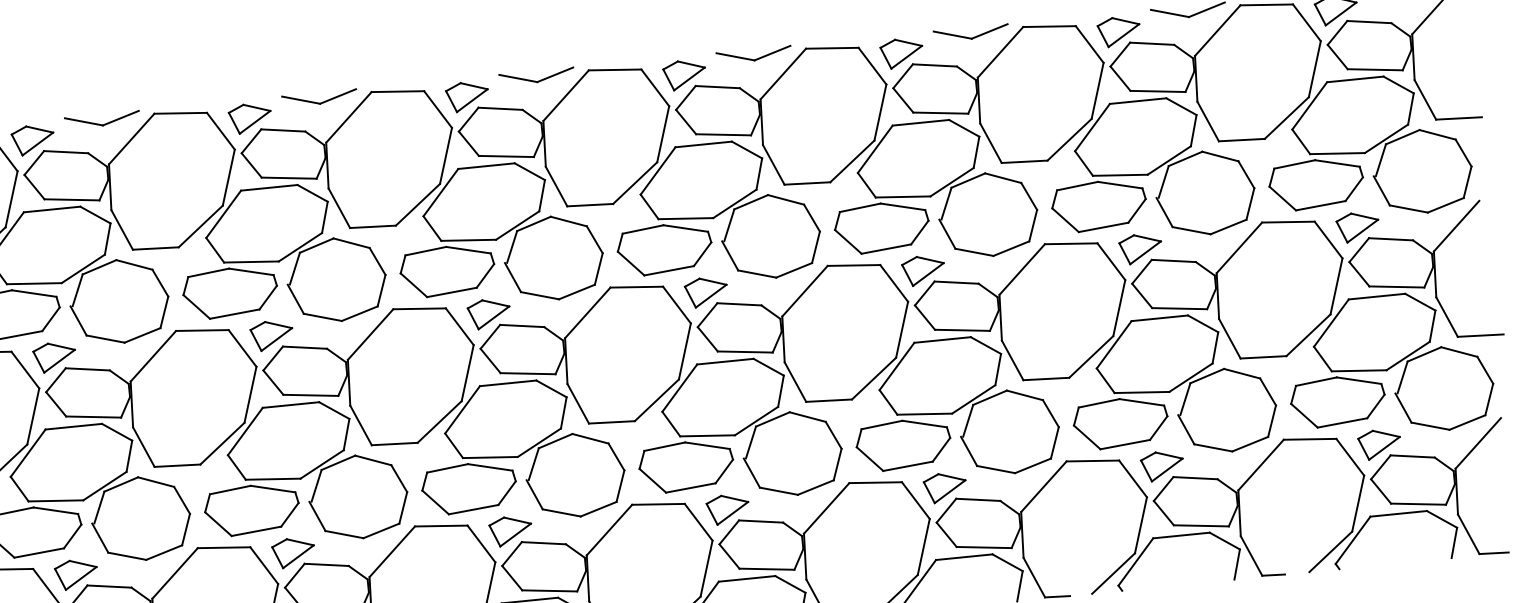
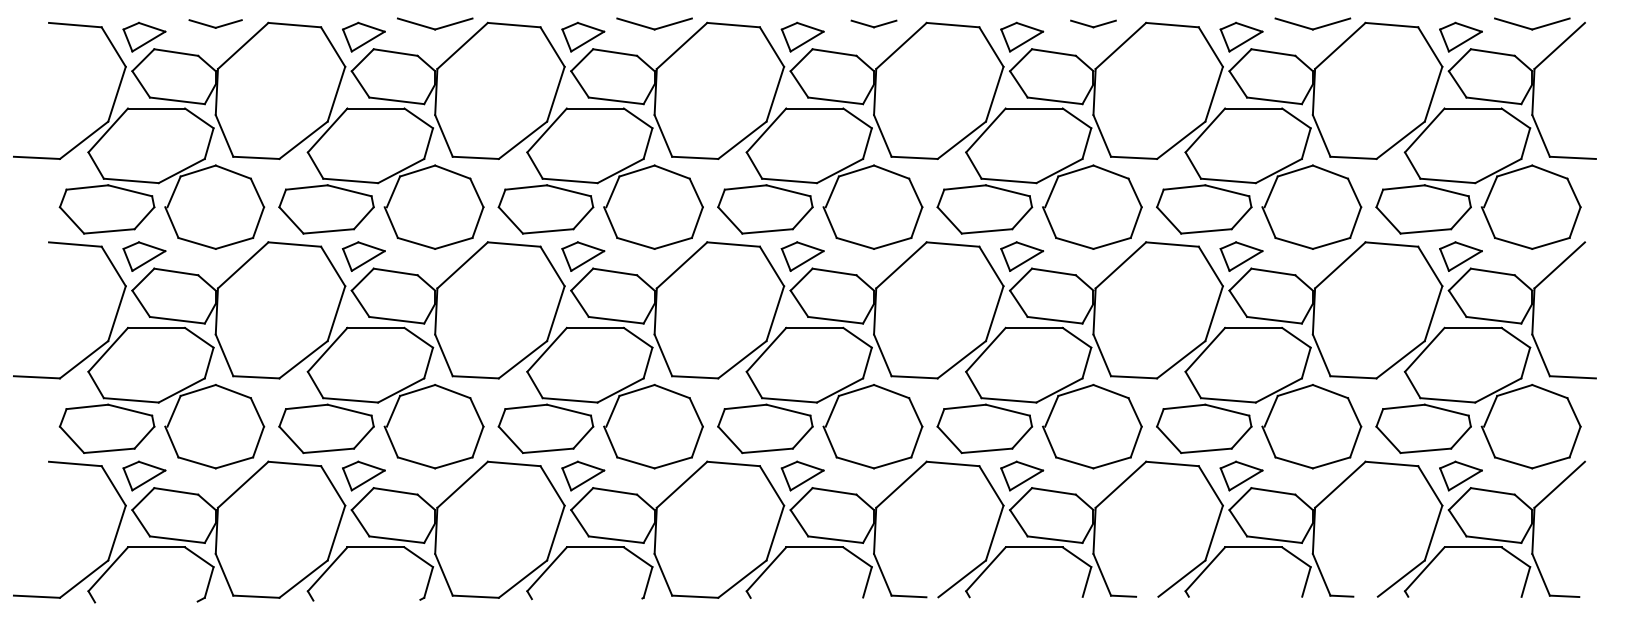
part: (971, 32) -> (1093, 23), size x0.6
part: (753, 54) -> (873, 23), size x0.6
part: (102, 119) -> (215, 23), size x0.7

